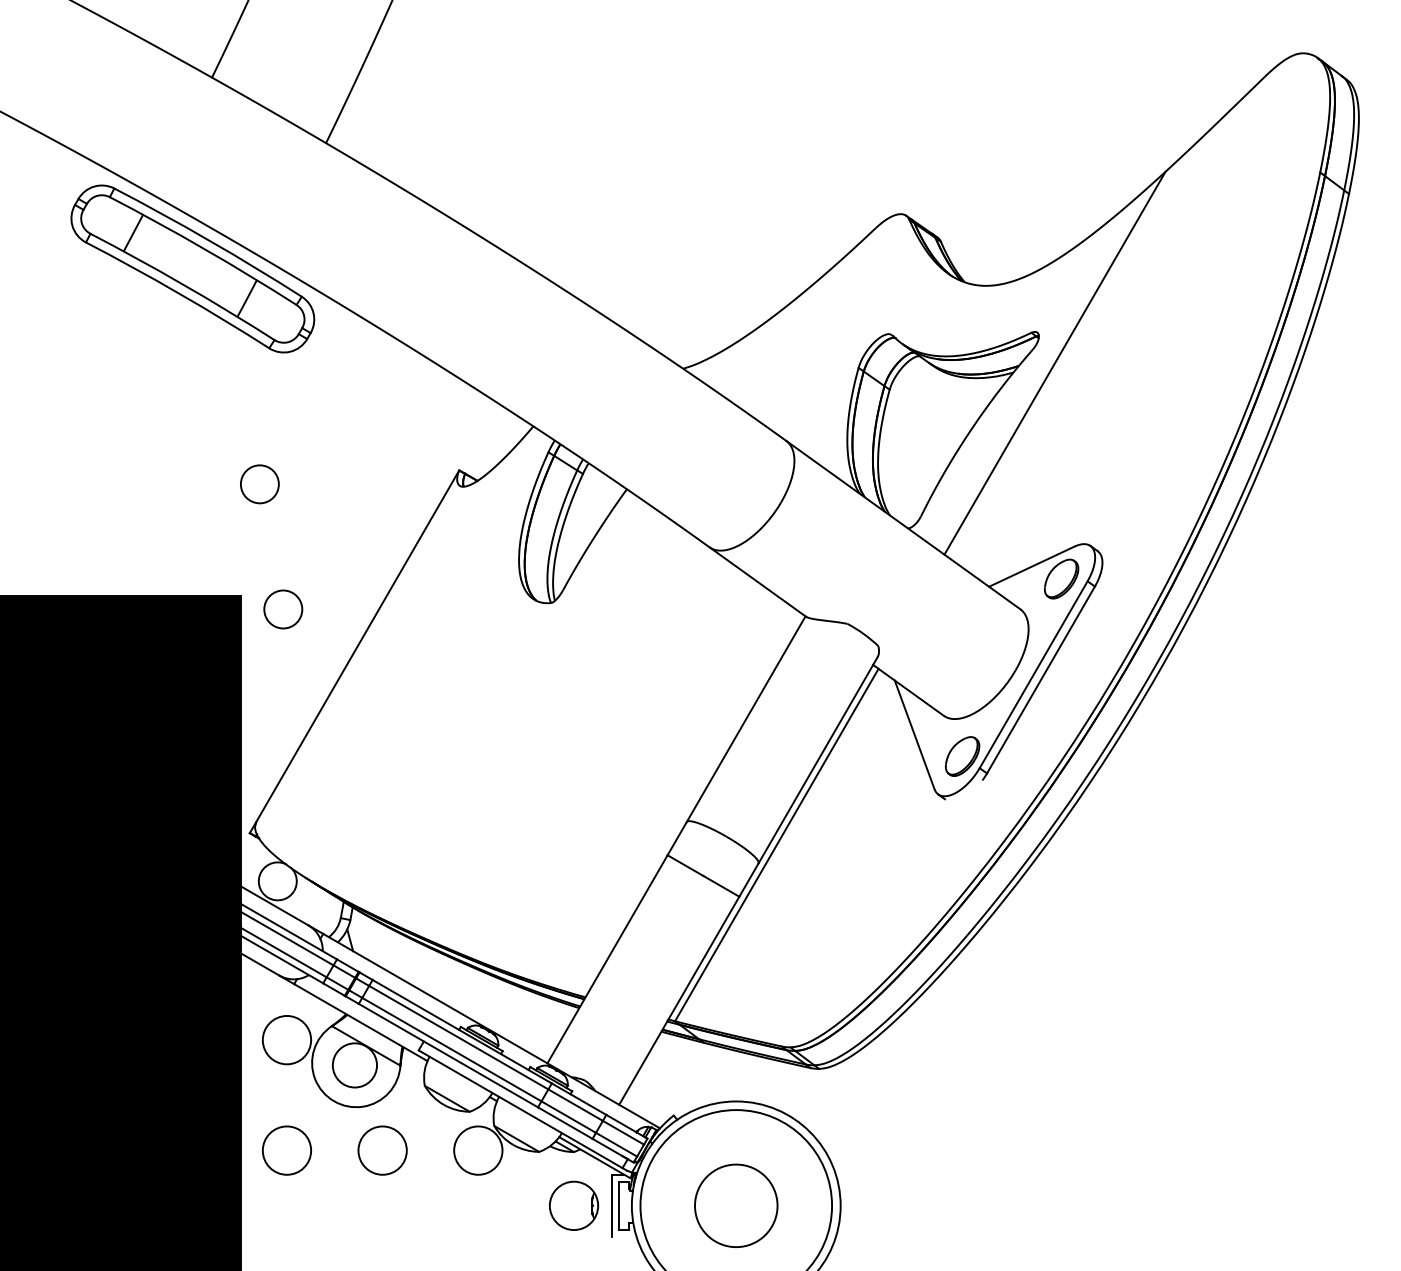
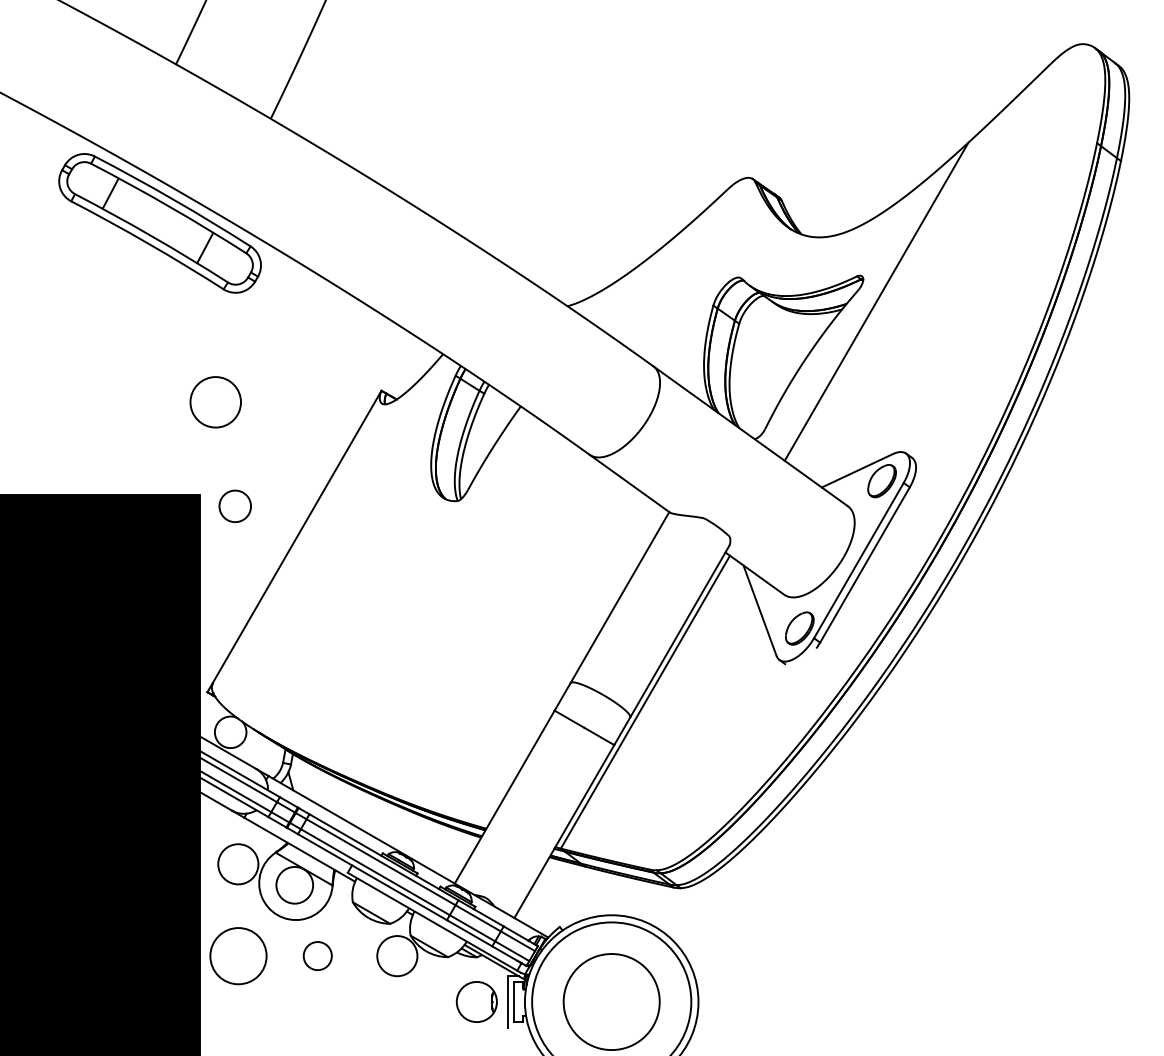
circle: (259, 484) -> (215, 402), size x1.6
circle: (286, 1150) -> (237, 956), size x1.4
circle: (382, 1150) -> (317, 956), size x0.7
circle: (735, 1205) -> (611, 1001), size x1.4

